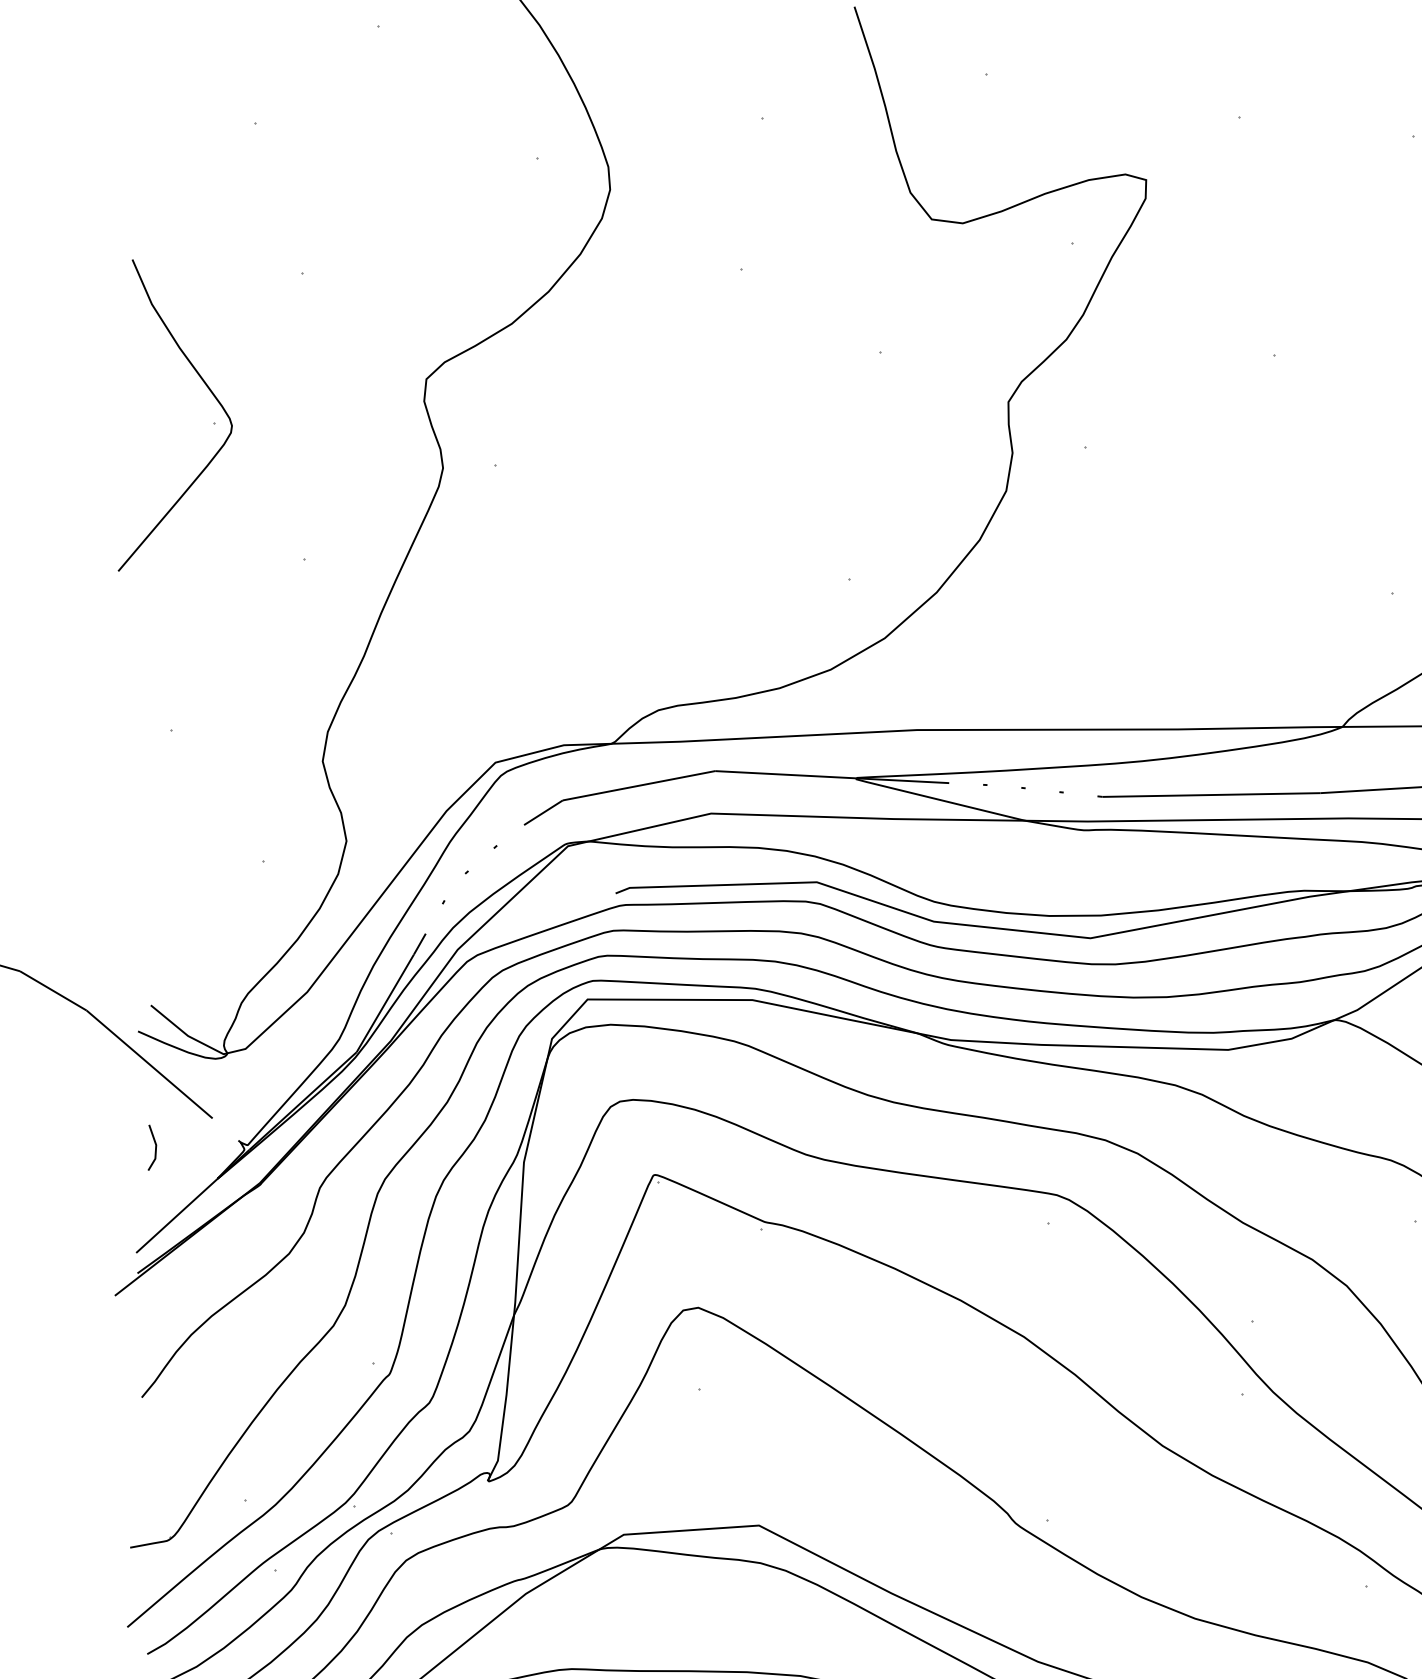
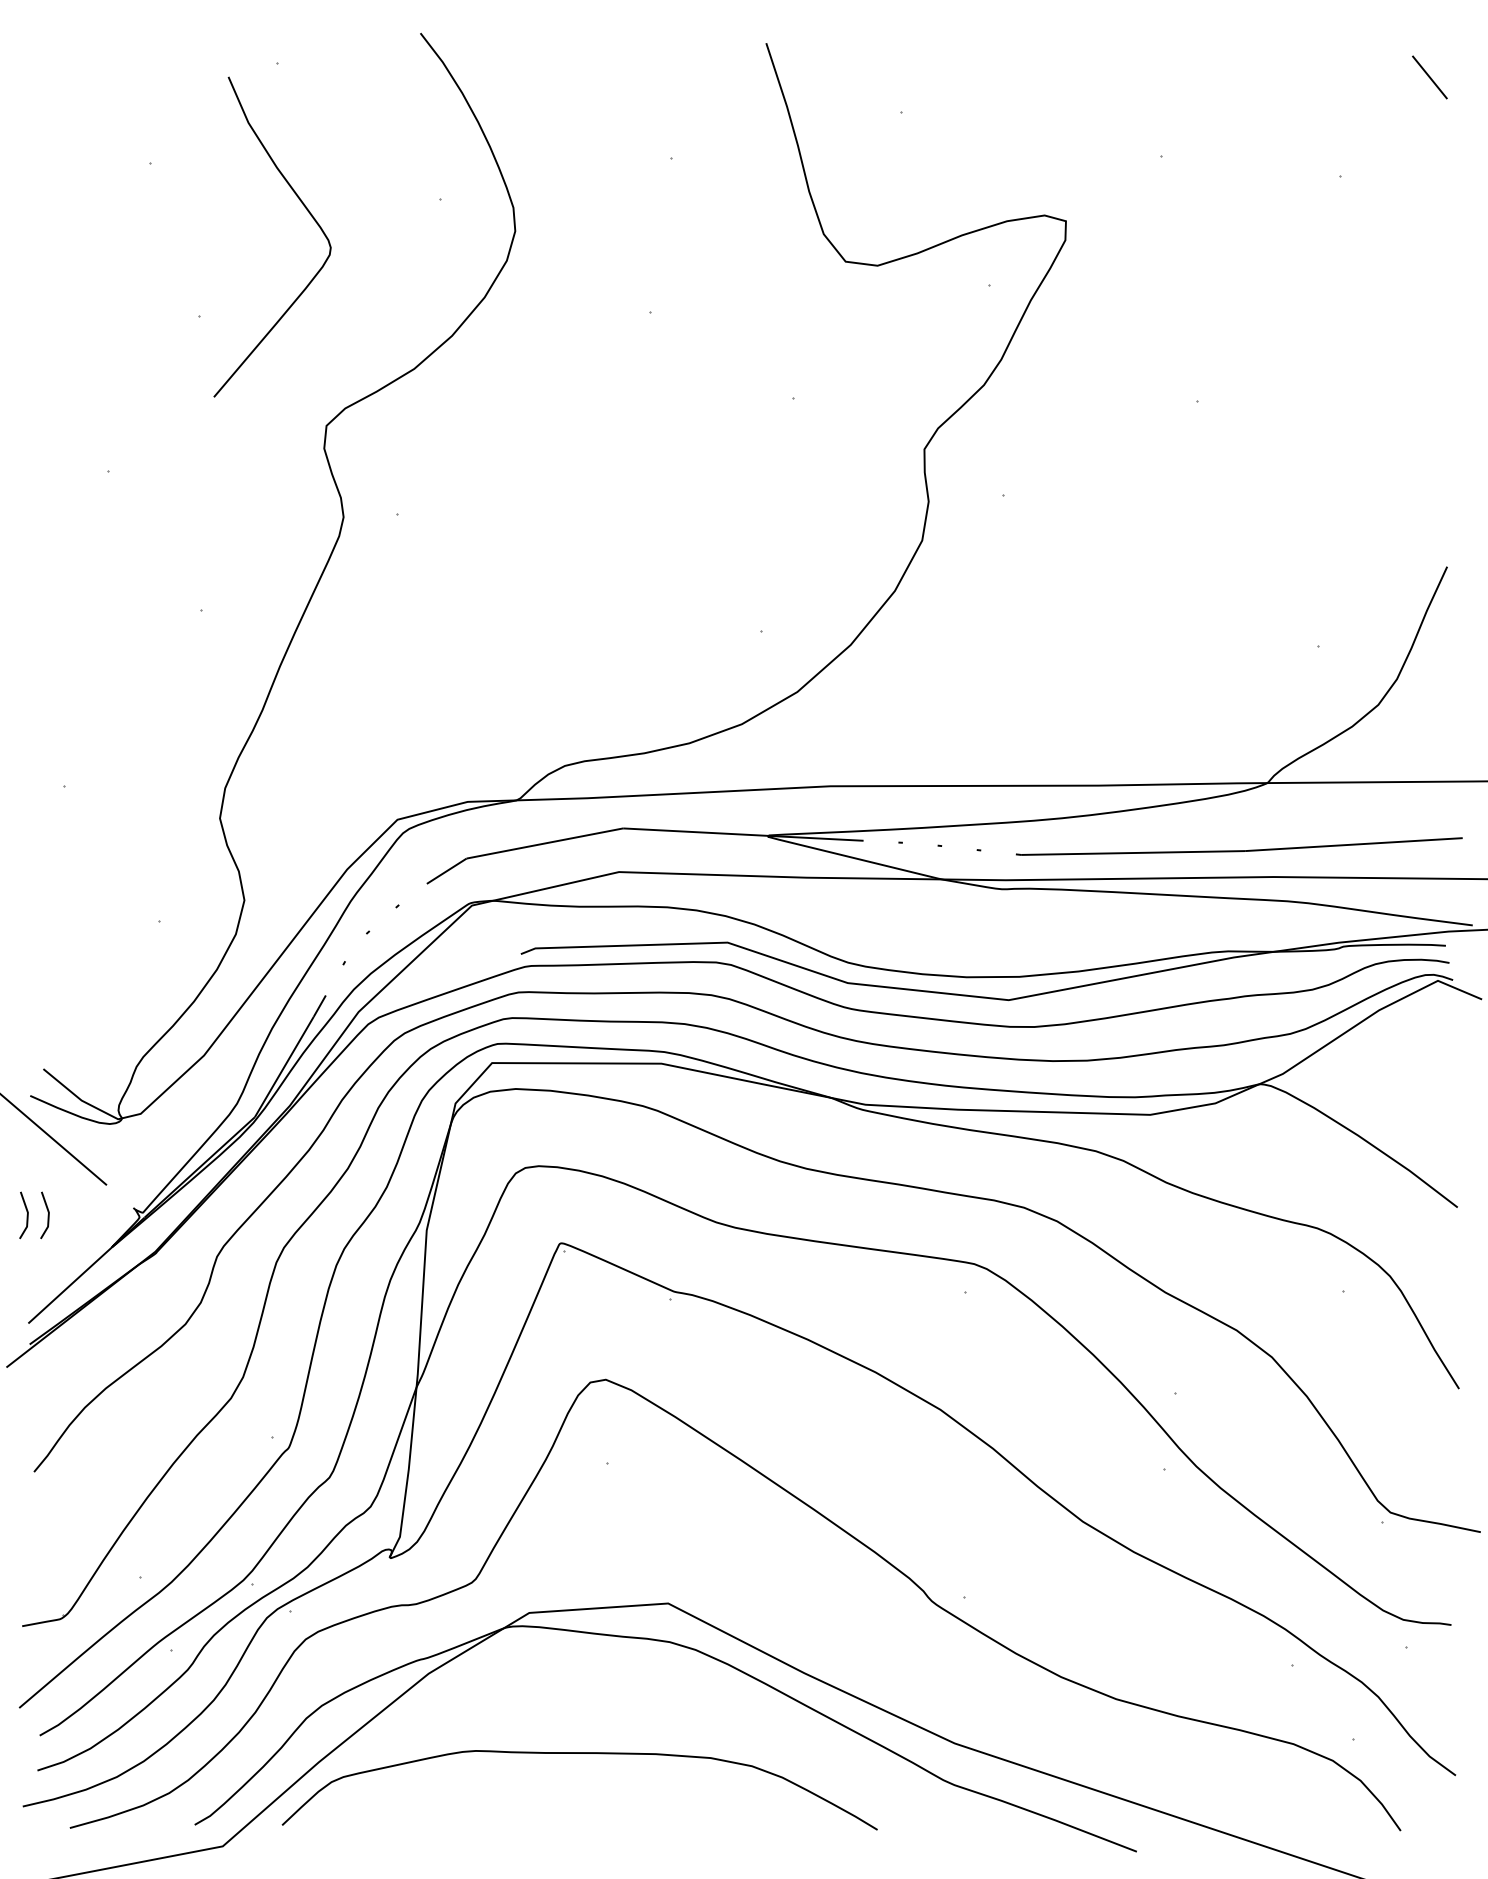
curve: (209, 390) -> (307, 211), moved
line: (134, 1147) -> (26, 1215), added

